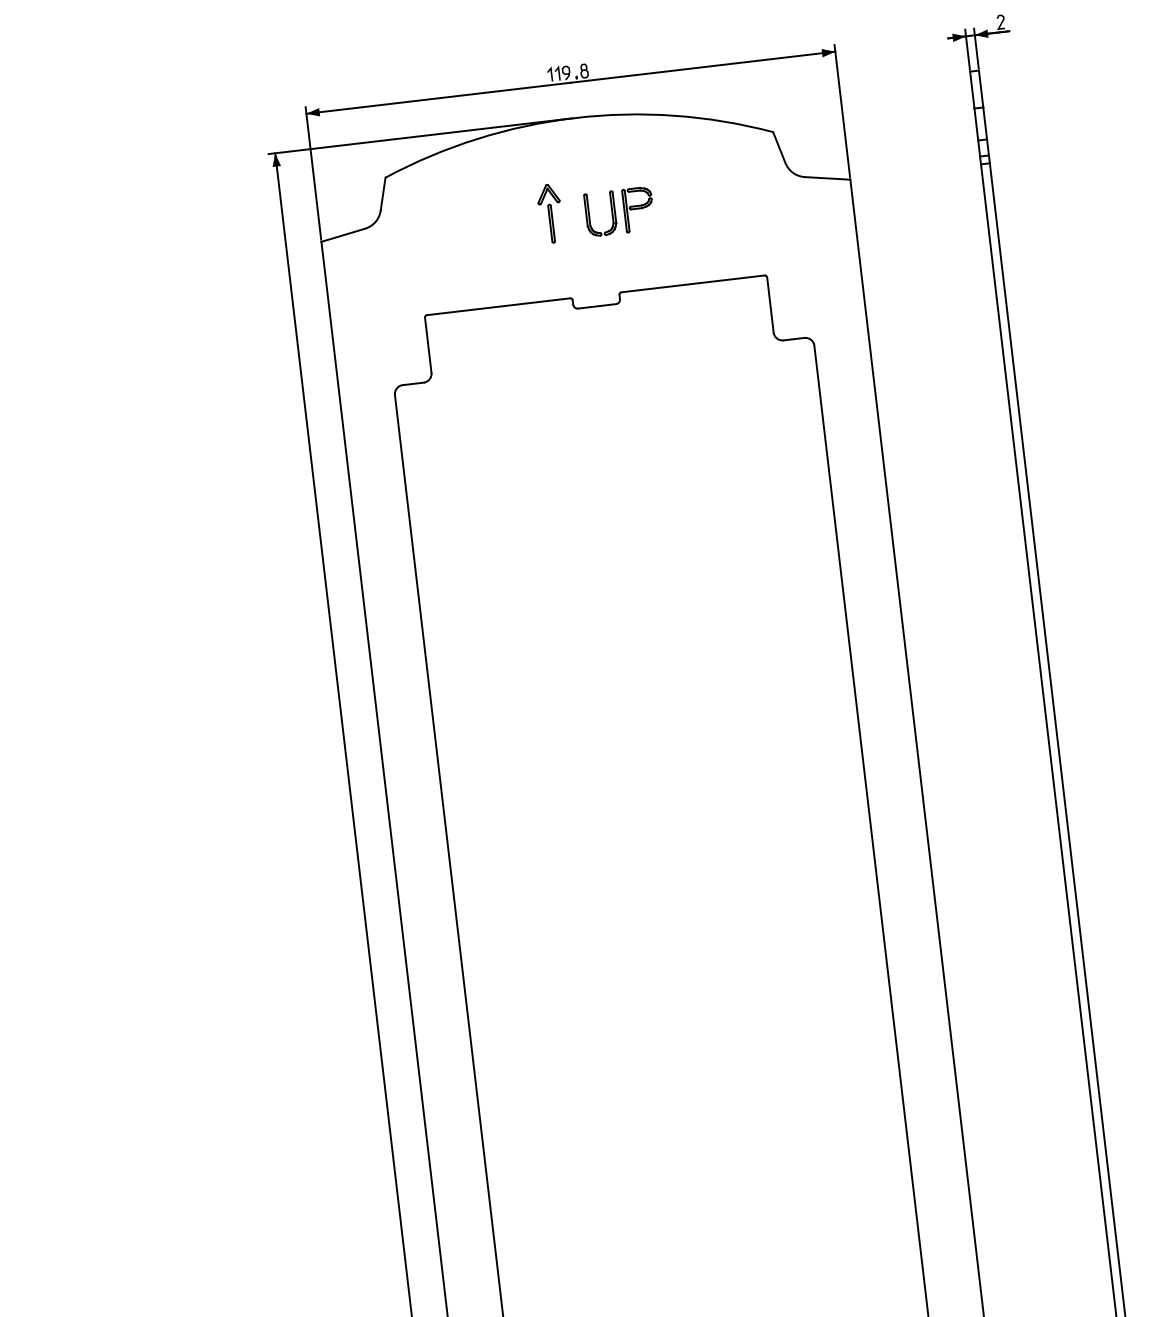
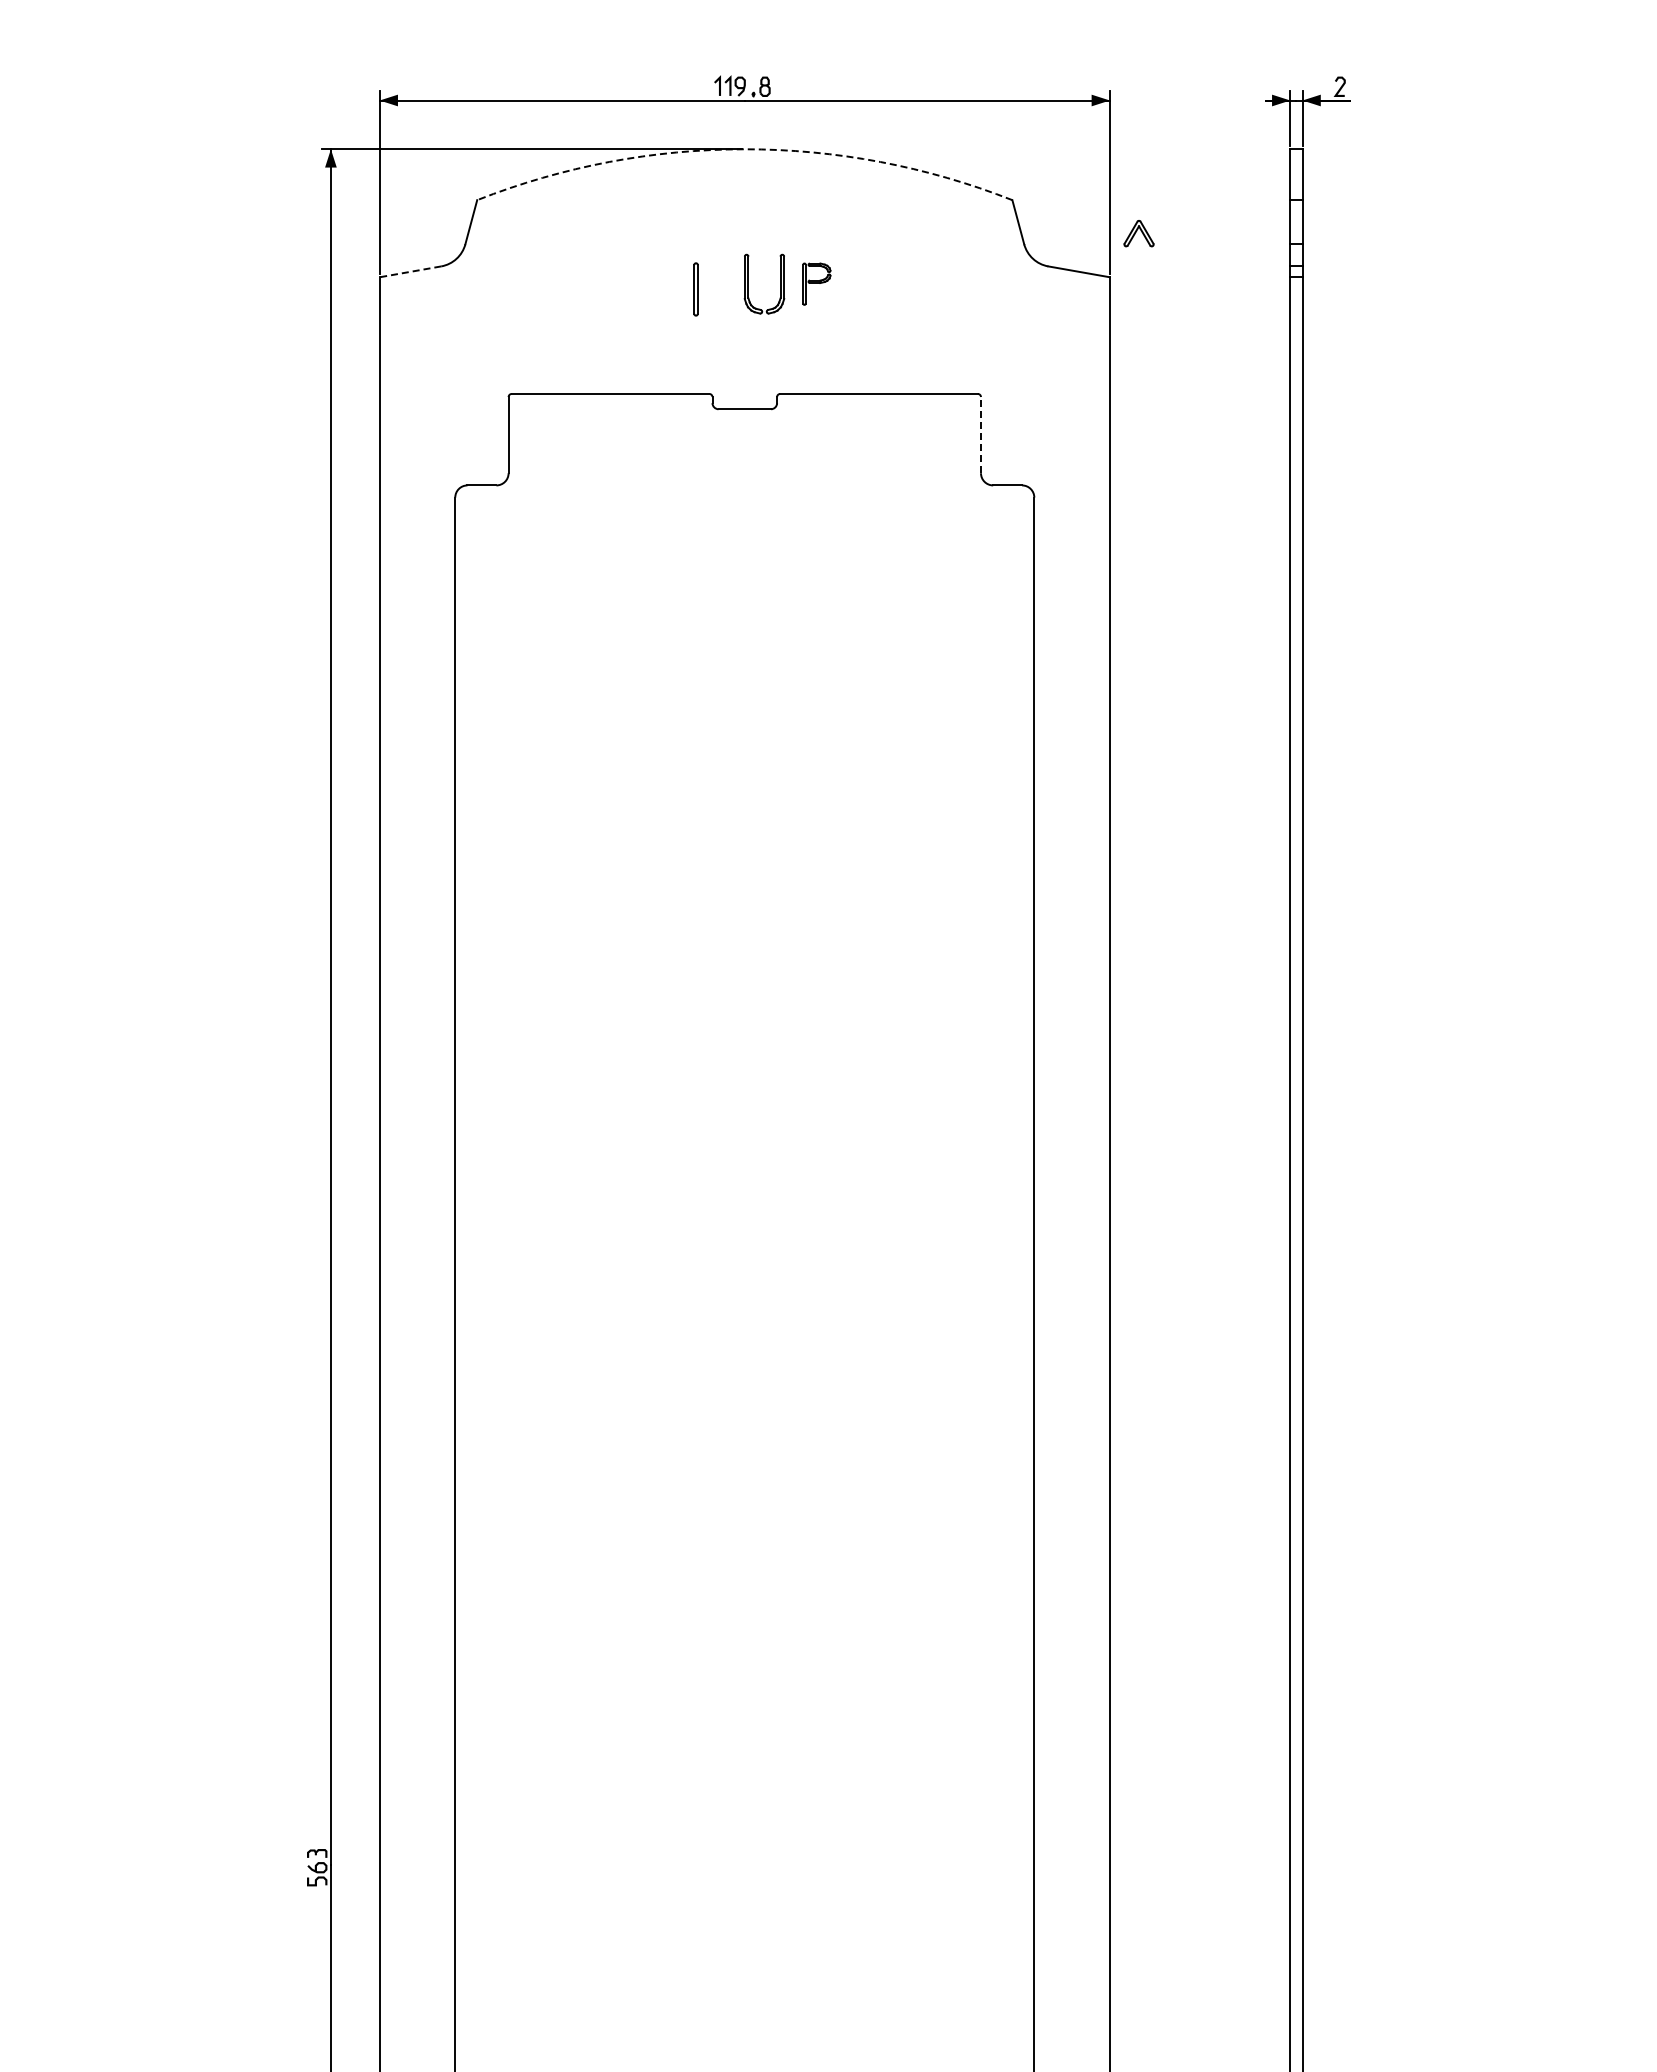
arc: (574, 118) -> (744, 149), solid -> dashed
part: (547, 194) -> (1138, 233), moved
part: (638, 209) -> (816, 283), size x0.7
line: (342, 235) -> (409, 271), solid -> dashed
line: (770, 304) -> (980, 434), solid -> dashed

